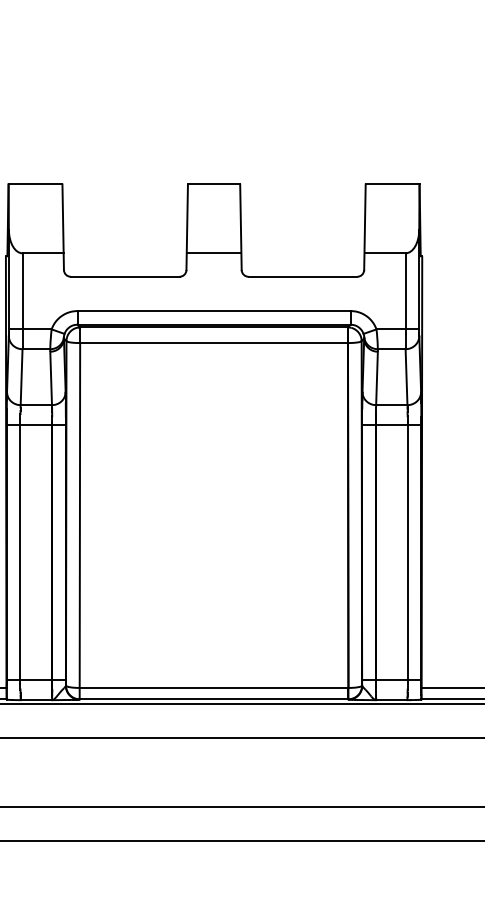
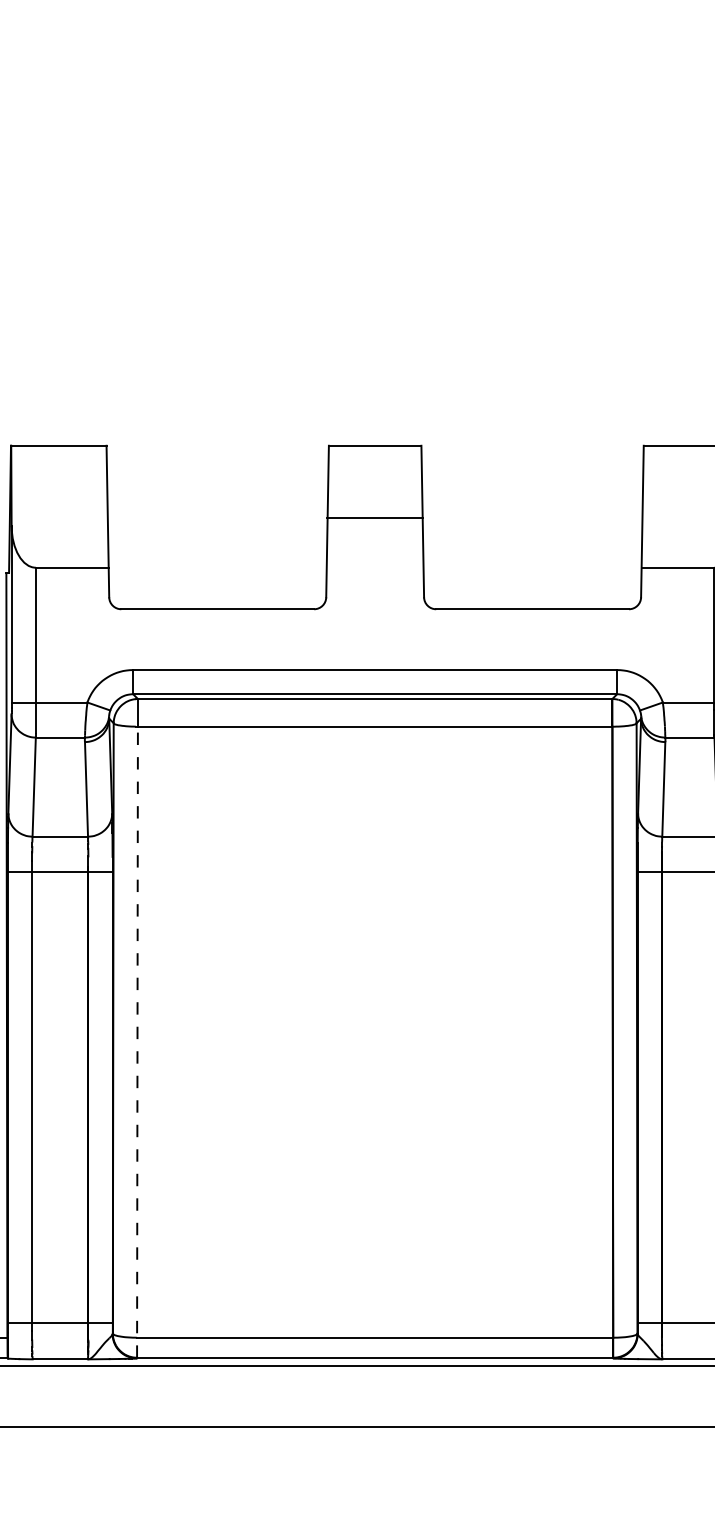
line: (213, 253) -> (374, 518), moved
line: (79, 520) -> (136, 1041), solid -> dashed

